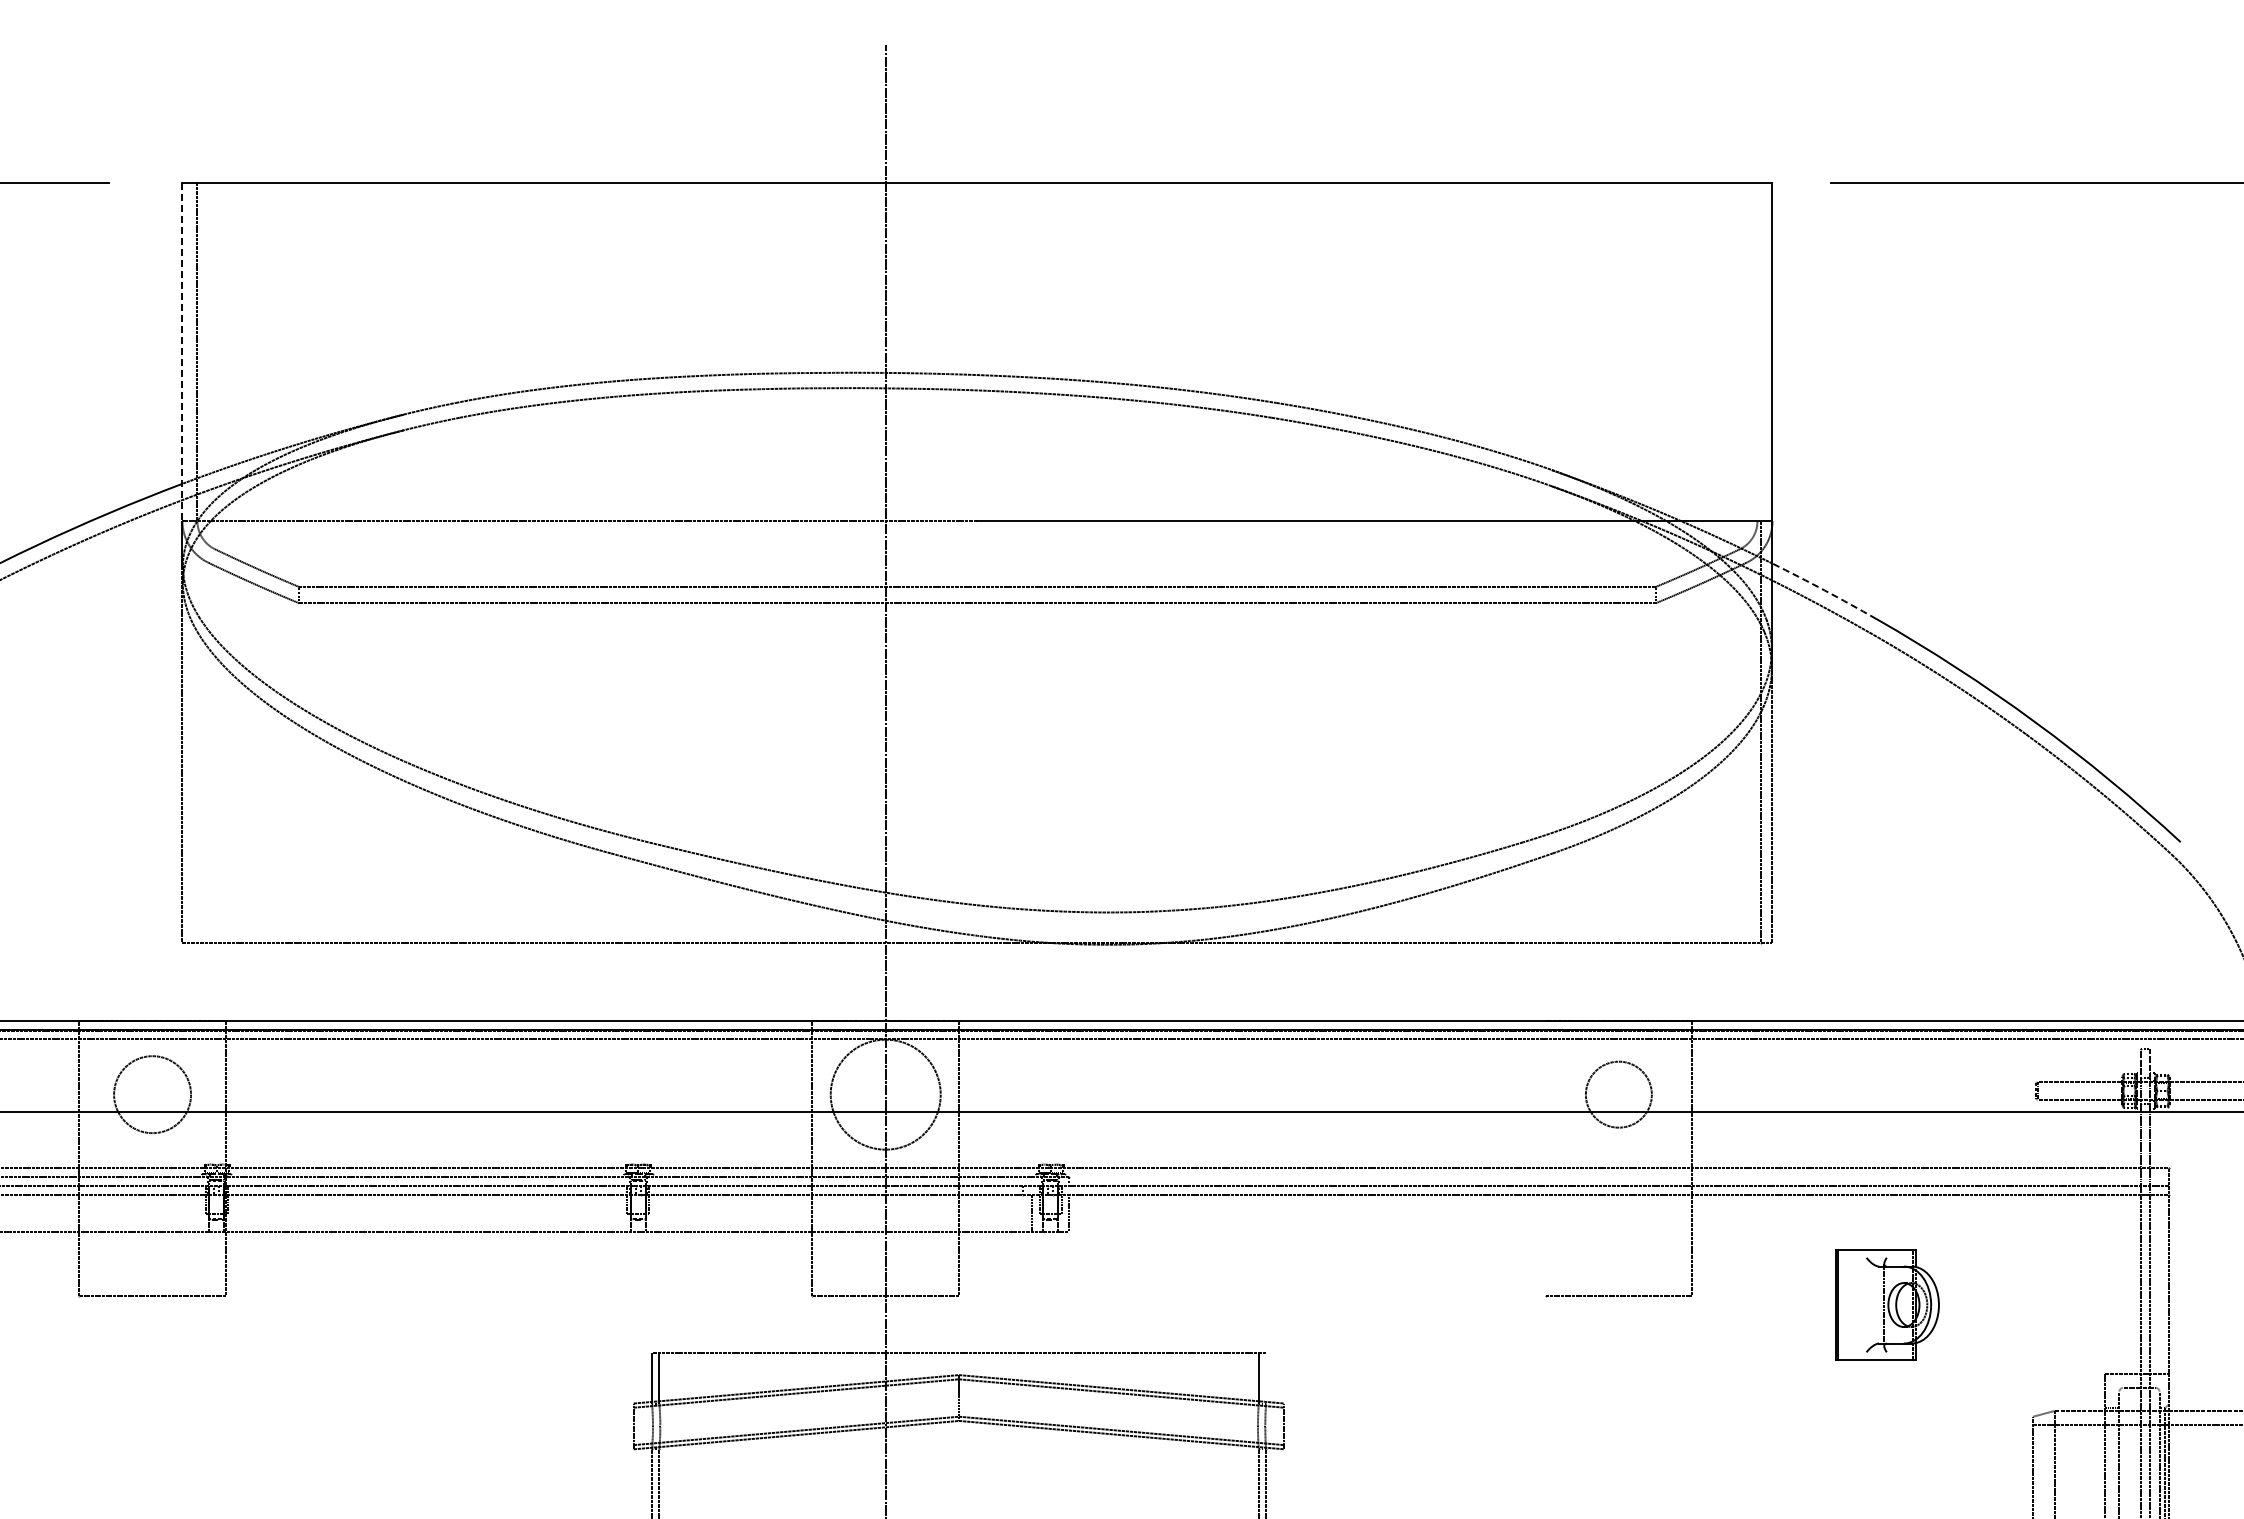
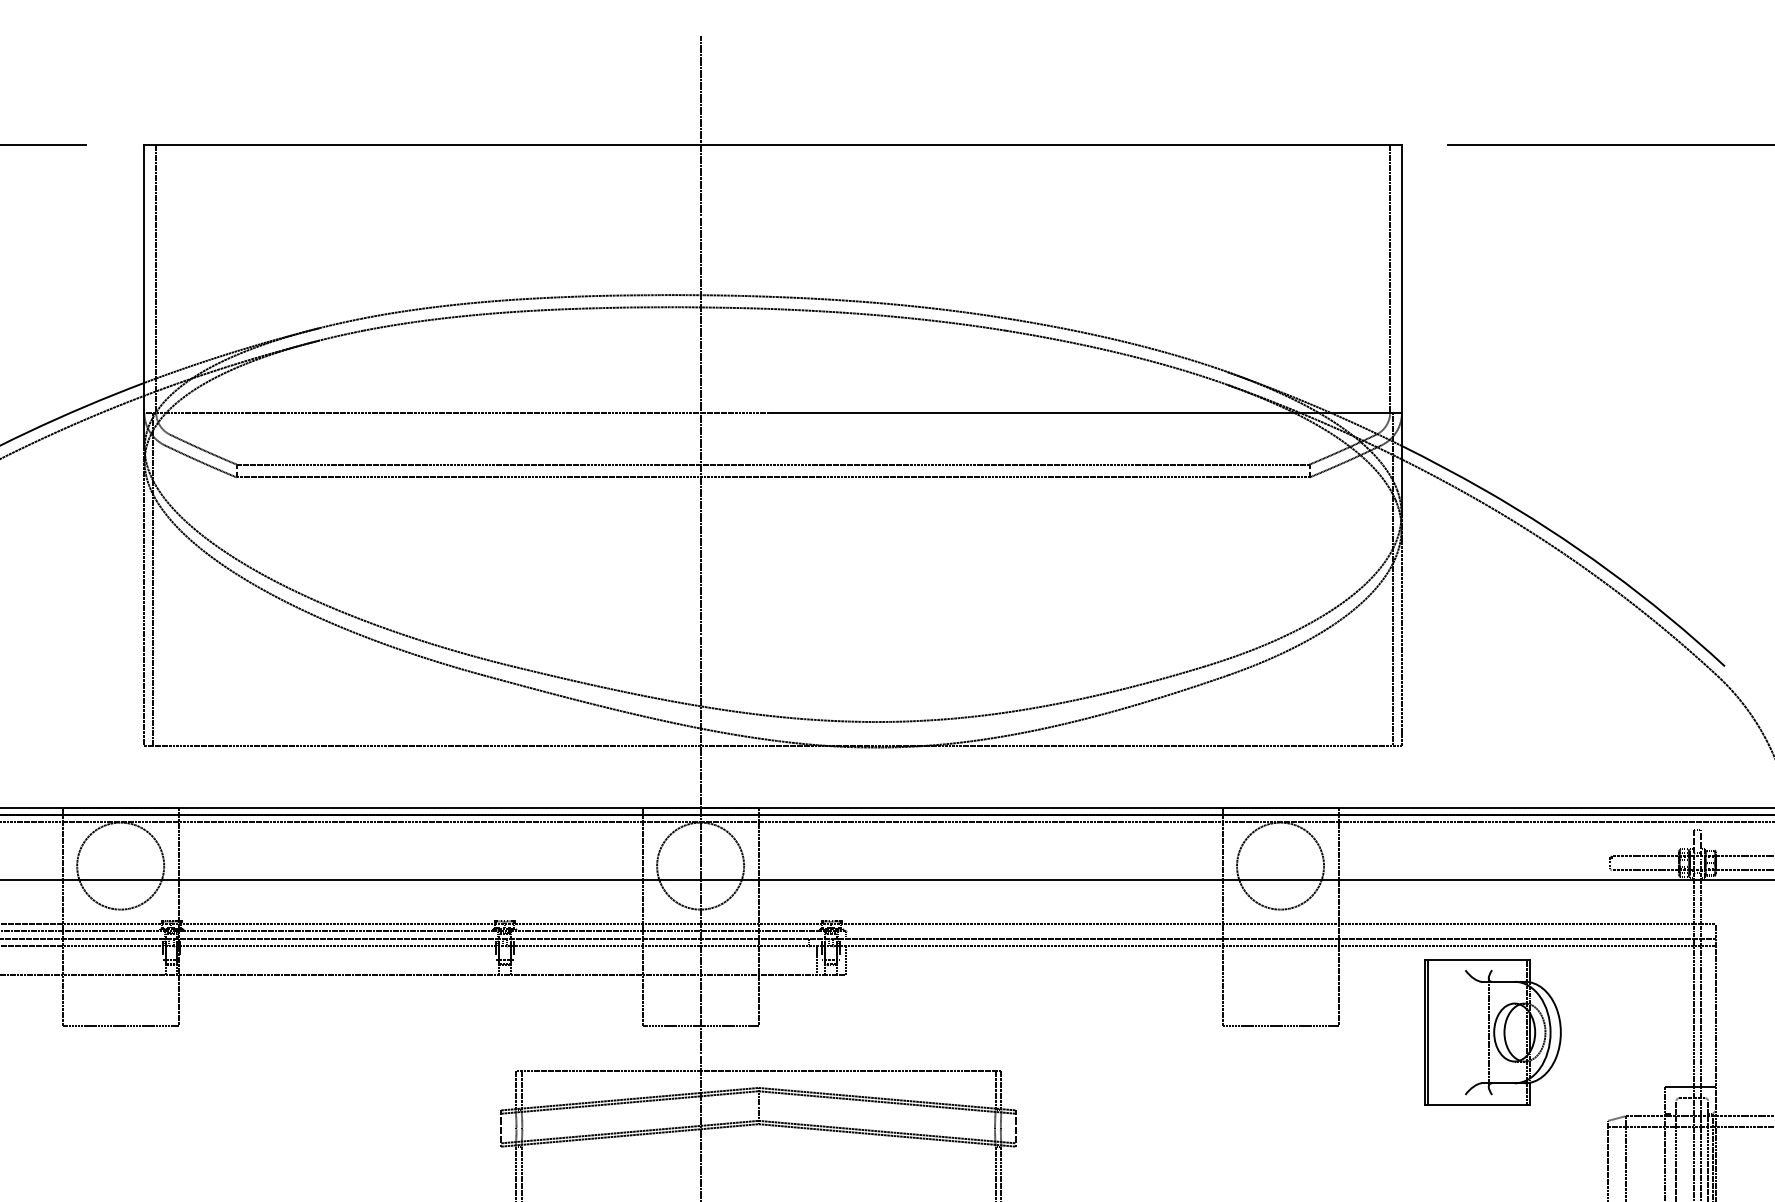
line: (1757, 351) -> (1390, 278), added
line: (182, 352) -> (144, 279), dashed -> solid
arc: (1824, 590) -> (1443, 467), dashed -> solid
line: (193, 731) -> (153, 578), added
circle: (152, 1094) -> (120, 865), size x1.43
circle: (1618, 1094) -> (1280, 865), size x1.67
line: (1545, 1158) -> (1222, 916), added
part: (1887, 1304) -> (1493, 1032), size x1.67
line: (1266, 1378) -> (1001, 1090), added

